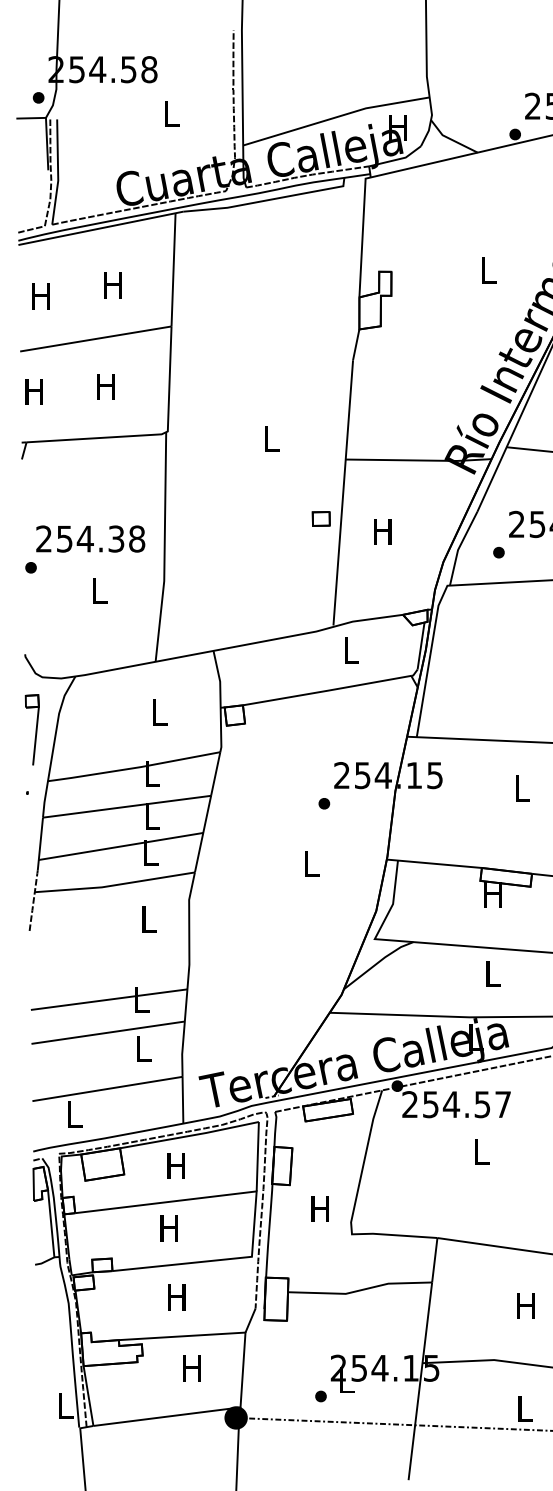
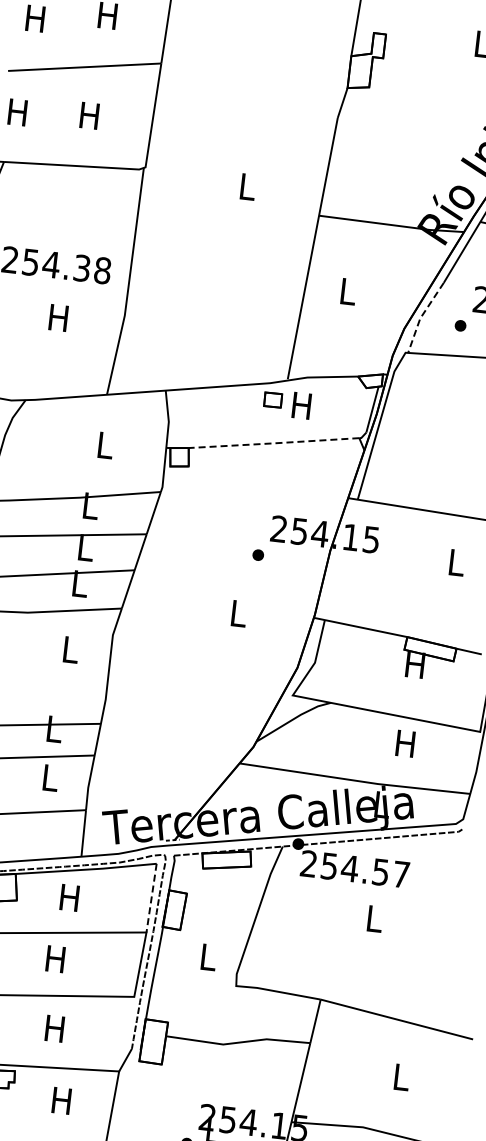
part: (320, 518) -> (272, 399), moved
text: (382, 531) -> (347, 291), H -> L
line: (458, 548) -> (420, 317), solid -> dashed
text: (98, 590) -> (58, 317), L -> H
text: (349, 650) -> (300, 405), L -> H
line: (327, 690) -> (274, 443), solid -> dashed
text: (491, 973) -> (404, 743), L -> H
line: (257, 1156) -> (151, 897), solid -> dashed
text: (319, 1208) -> (206, 956), H -> L
text: (525, 1305) -> (400, 1076), H -> L

